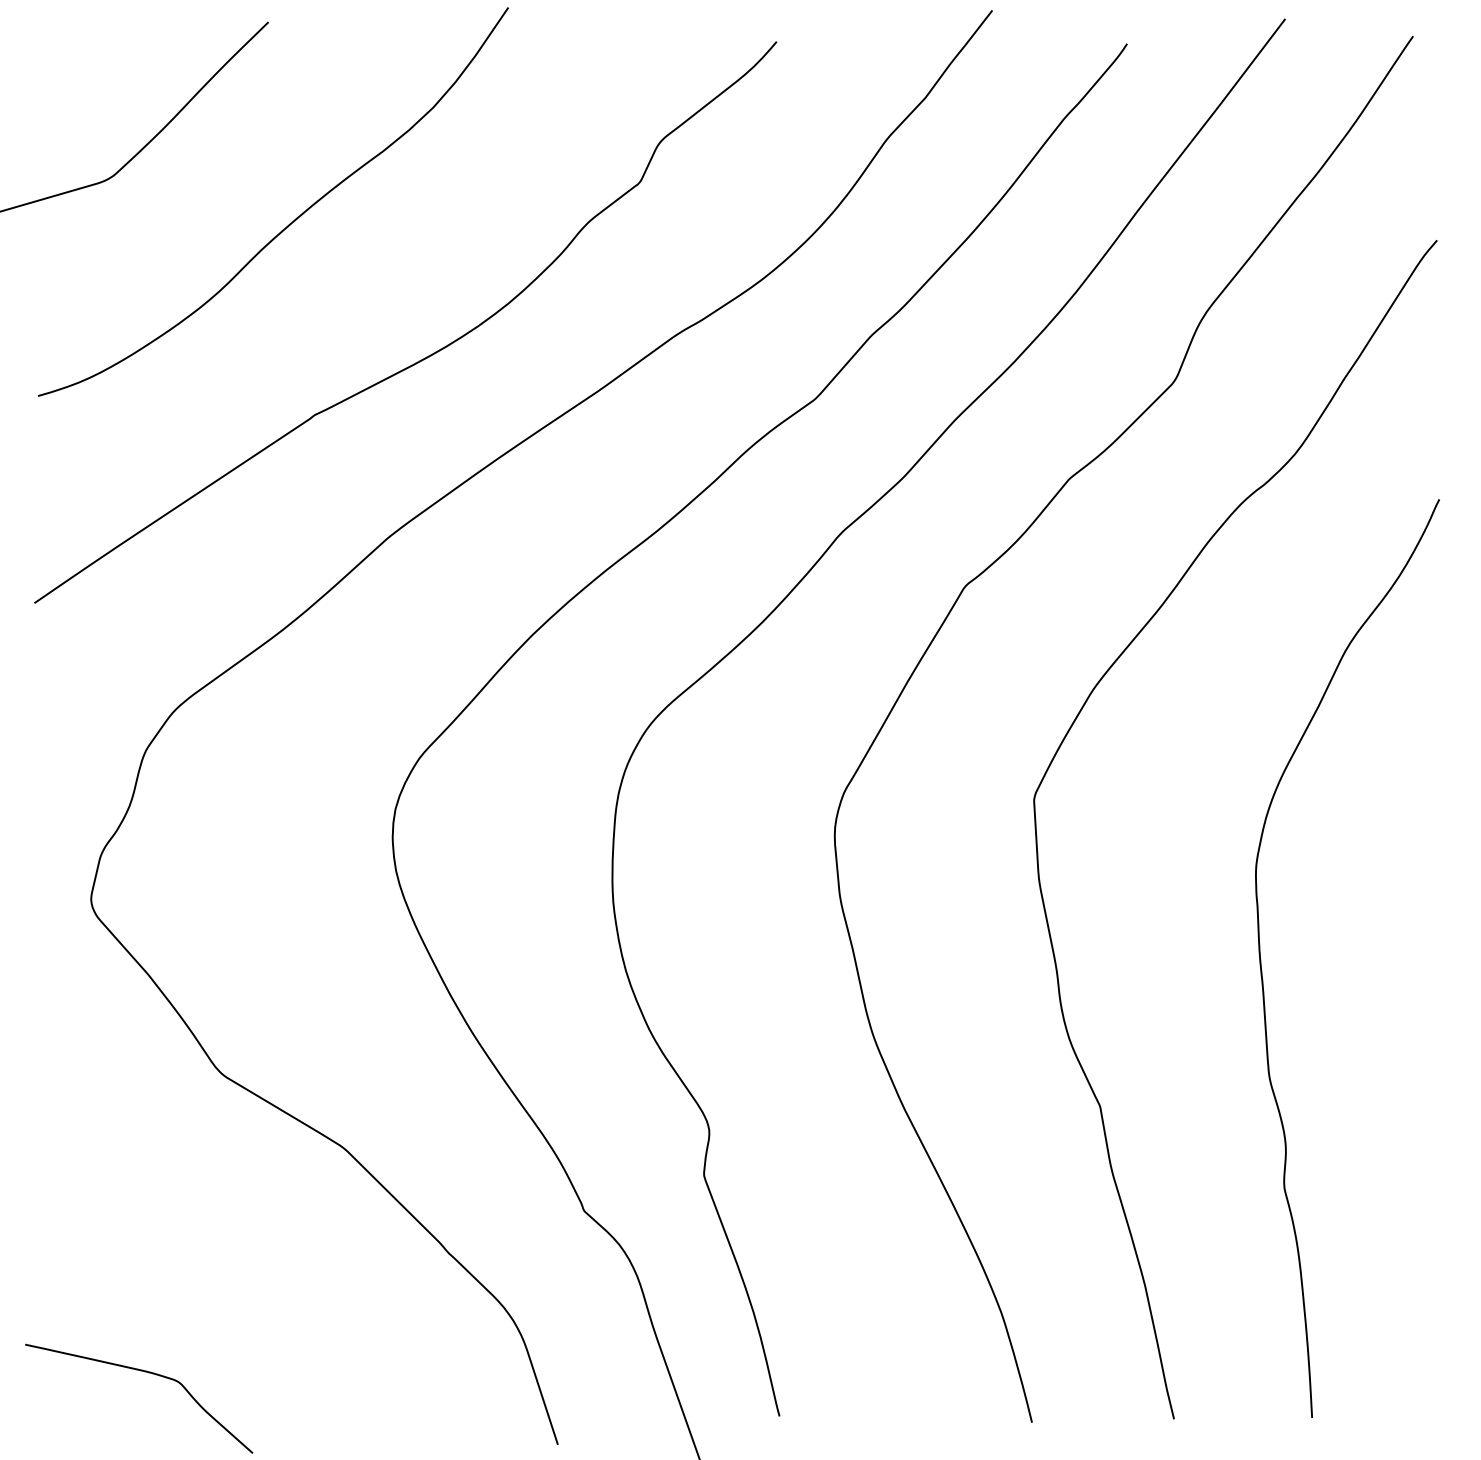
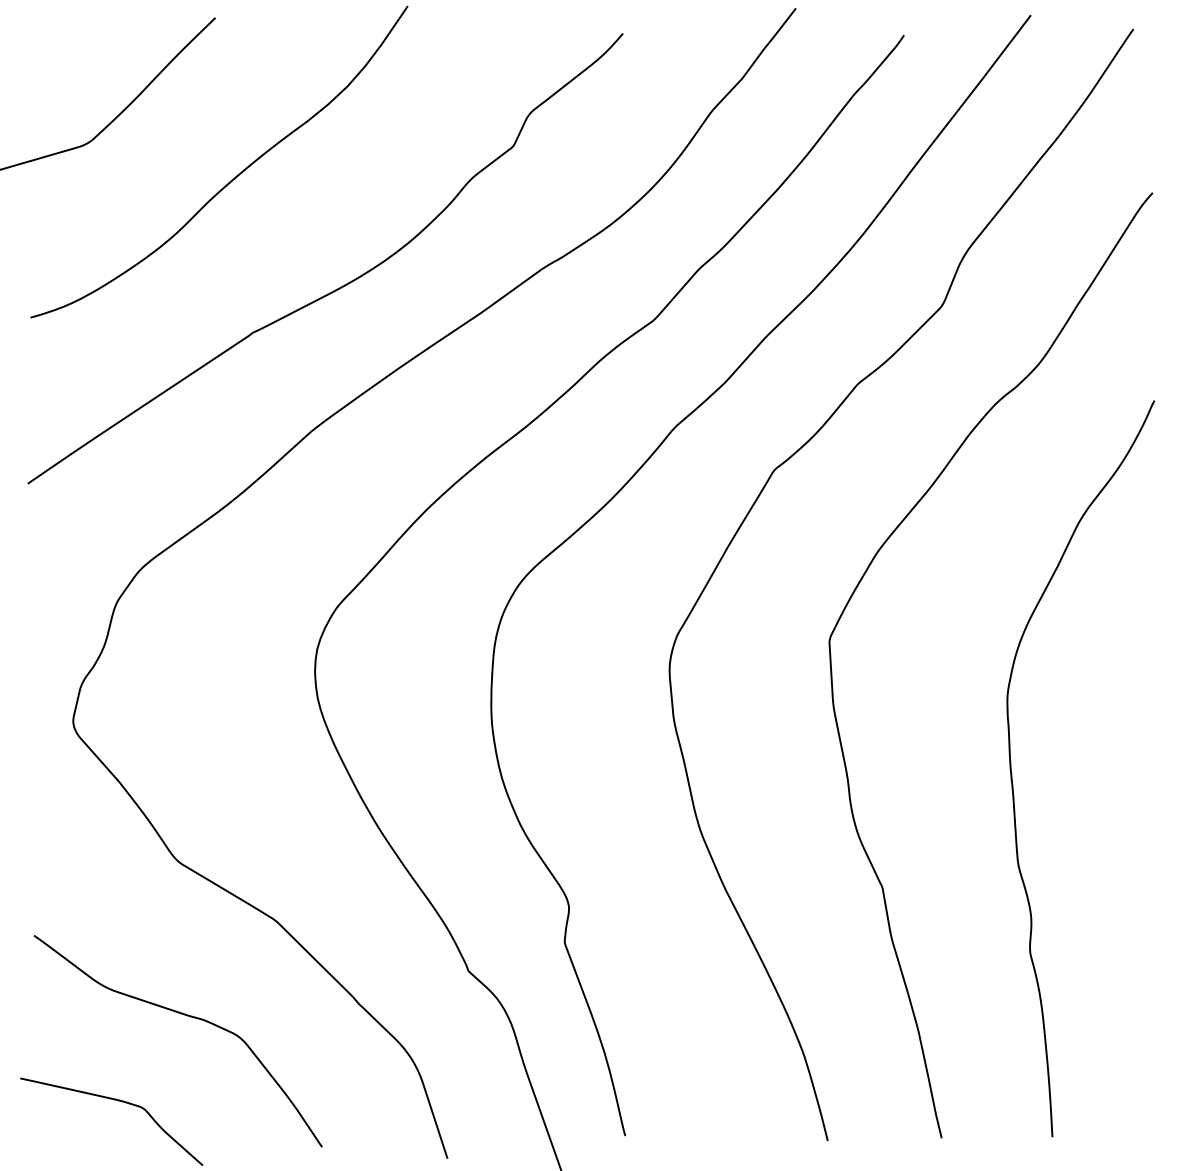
curve: (231, 1266) -> (185, 1015), added

